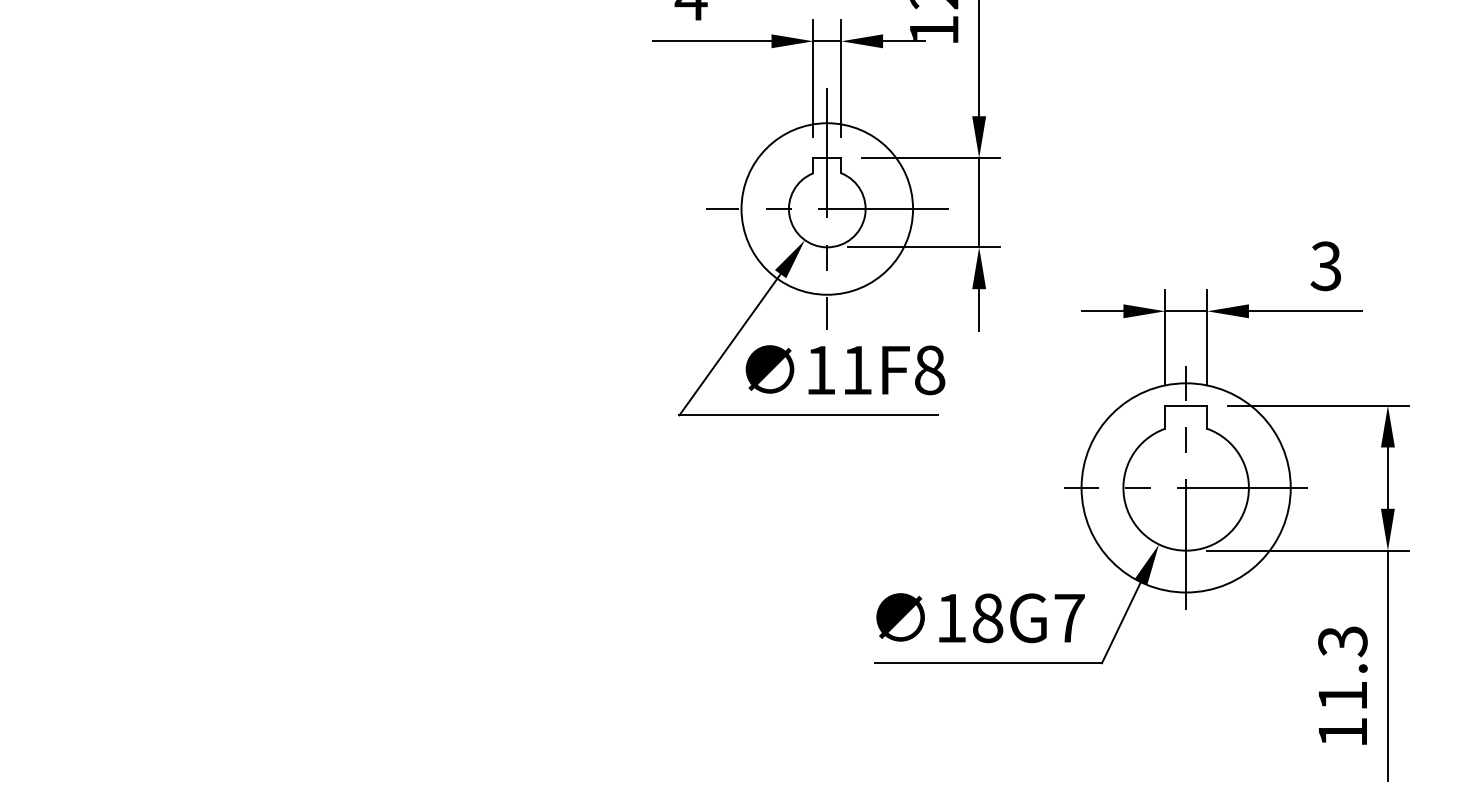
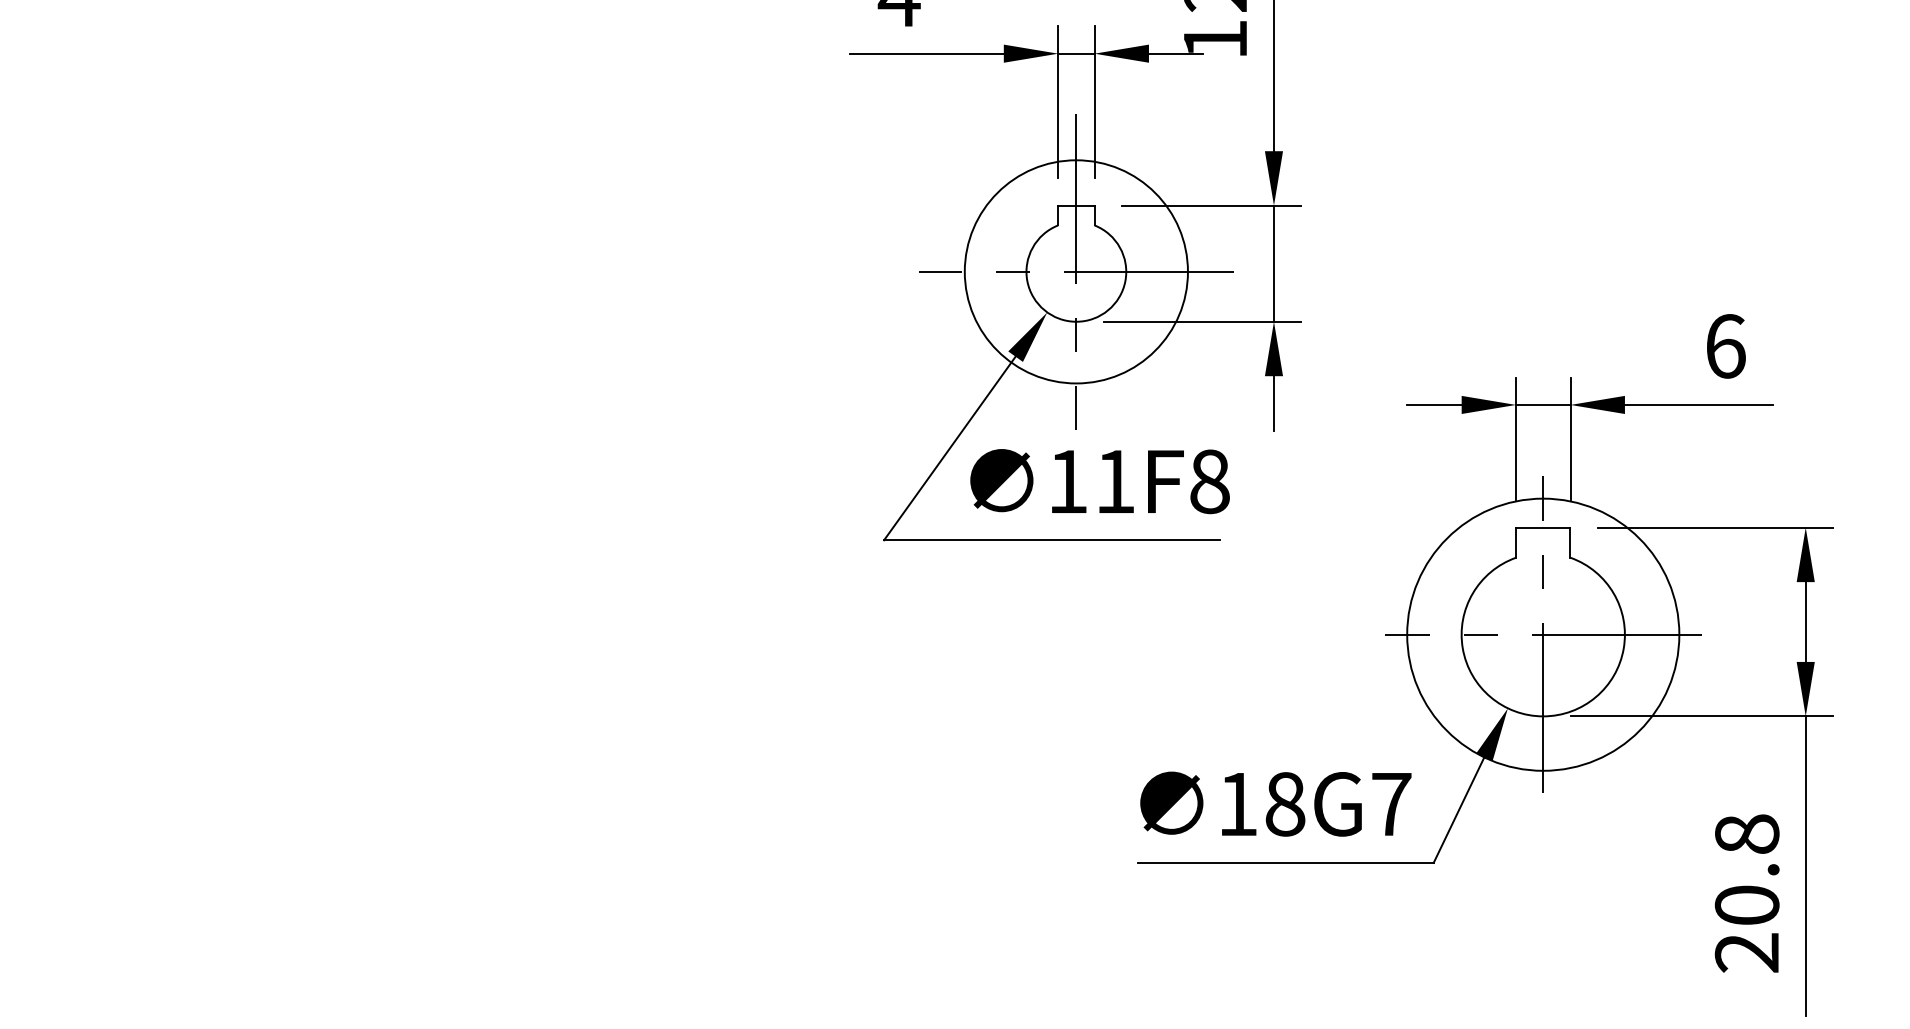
text: (1325, 266) -> (1724, 346), 3 -> 6
text: (1342, 686) -> (1746, 893), 11.3 -> 20.8

